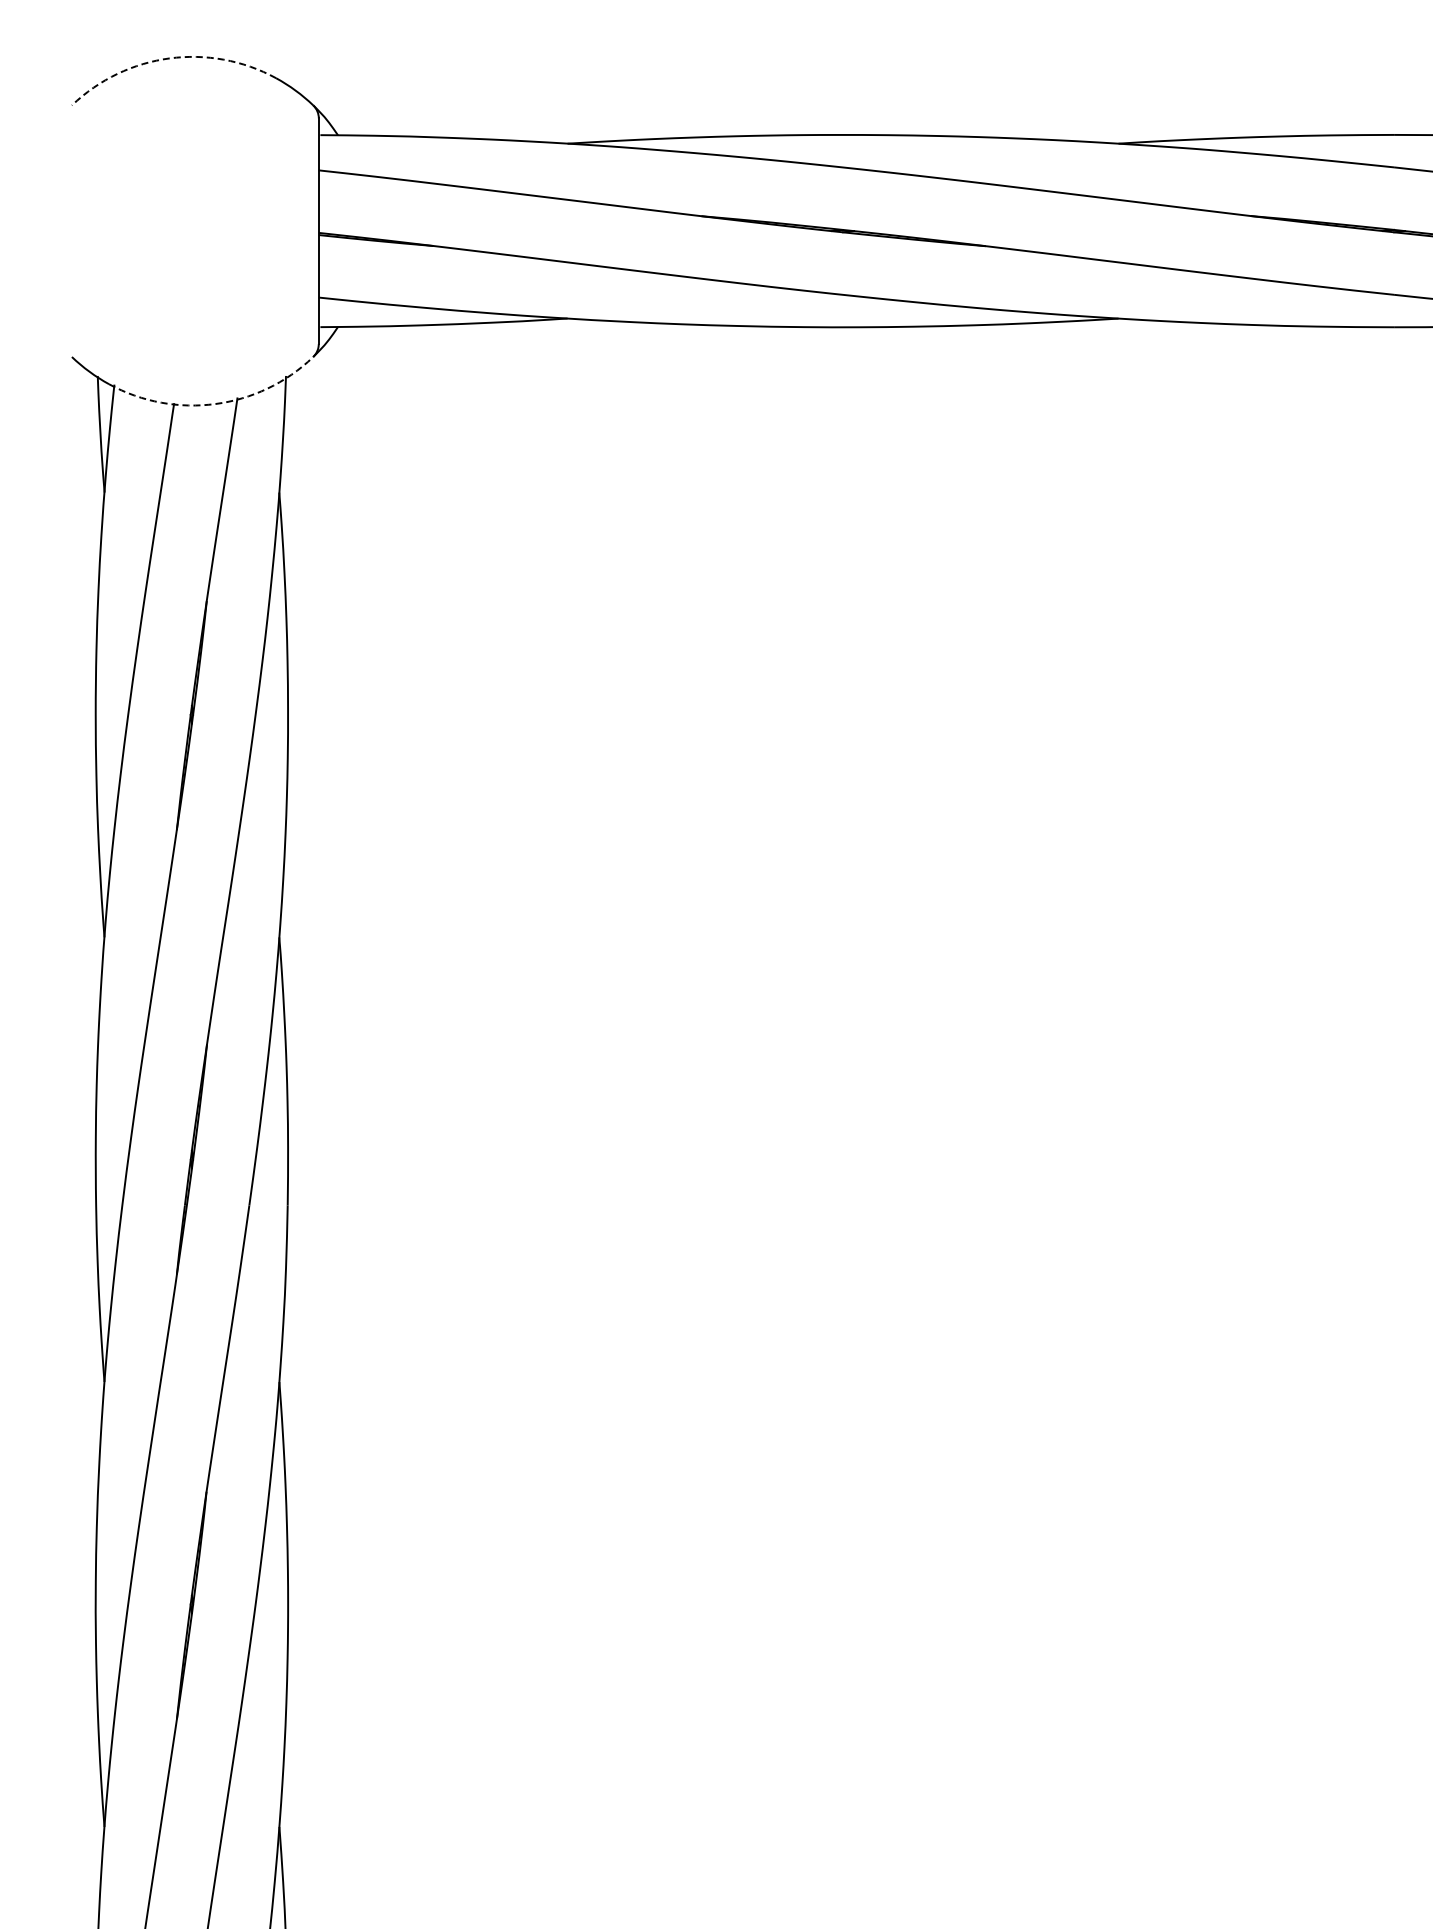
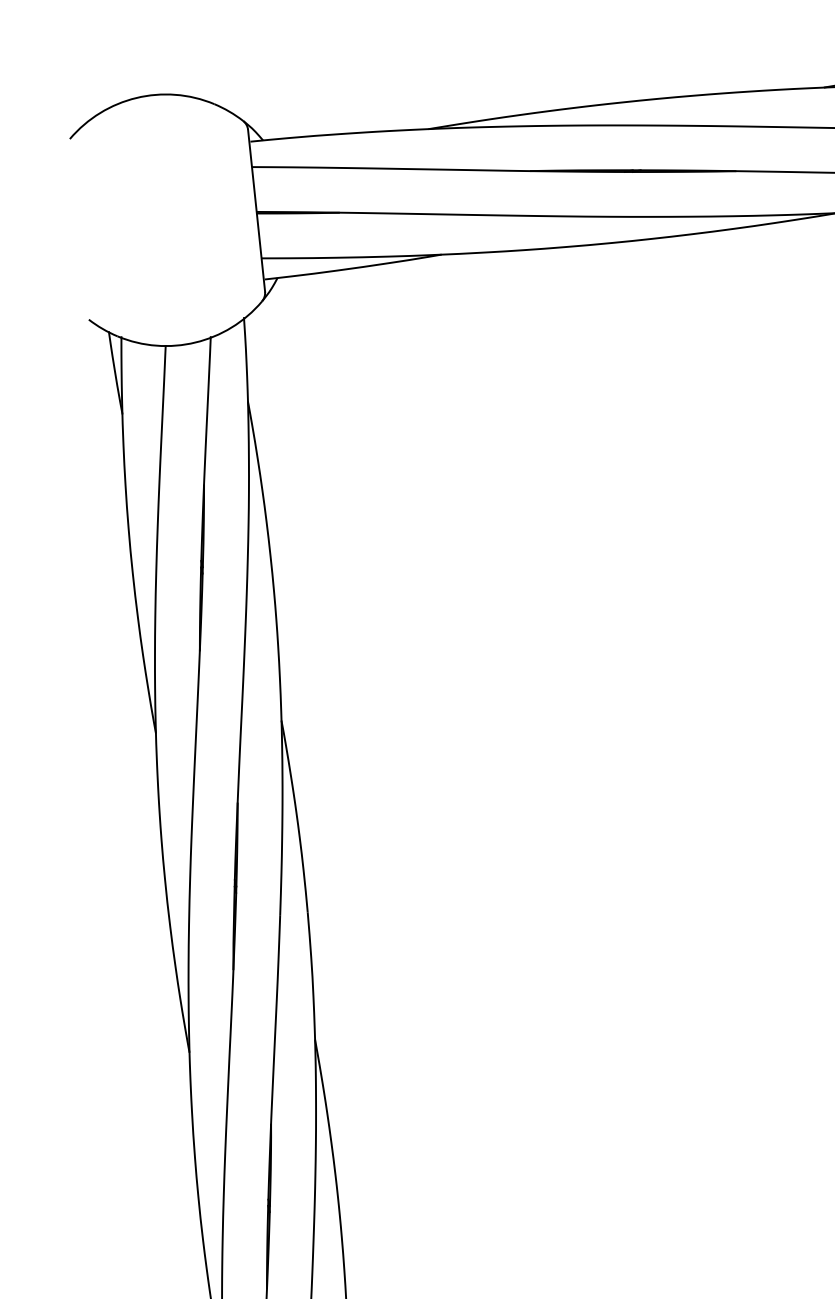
arc: (169, 58) -> (136, 98), dashed -> solid
arc: (215, 404) -> (195, 342), dashed -> solid

